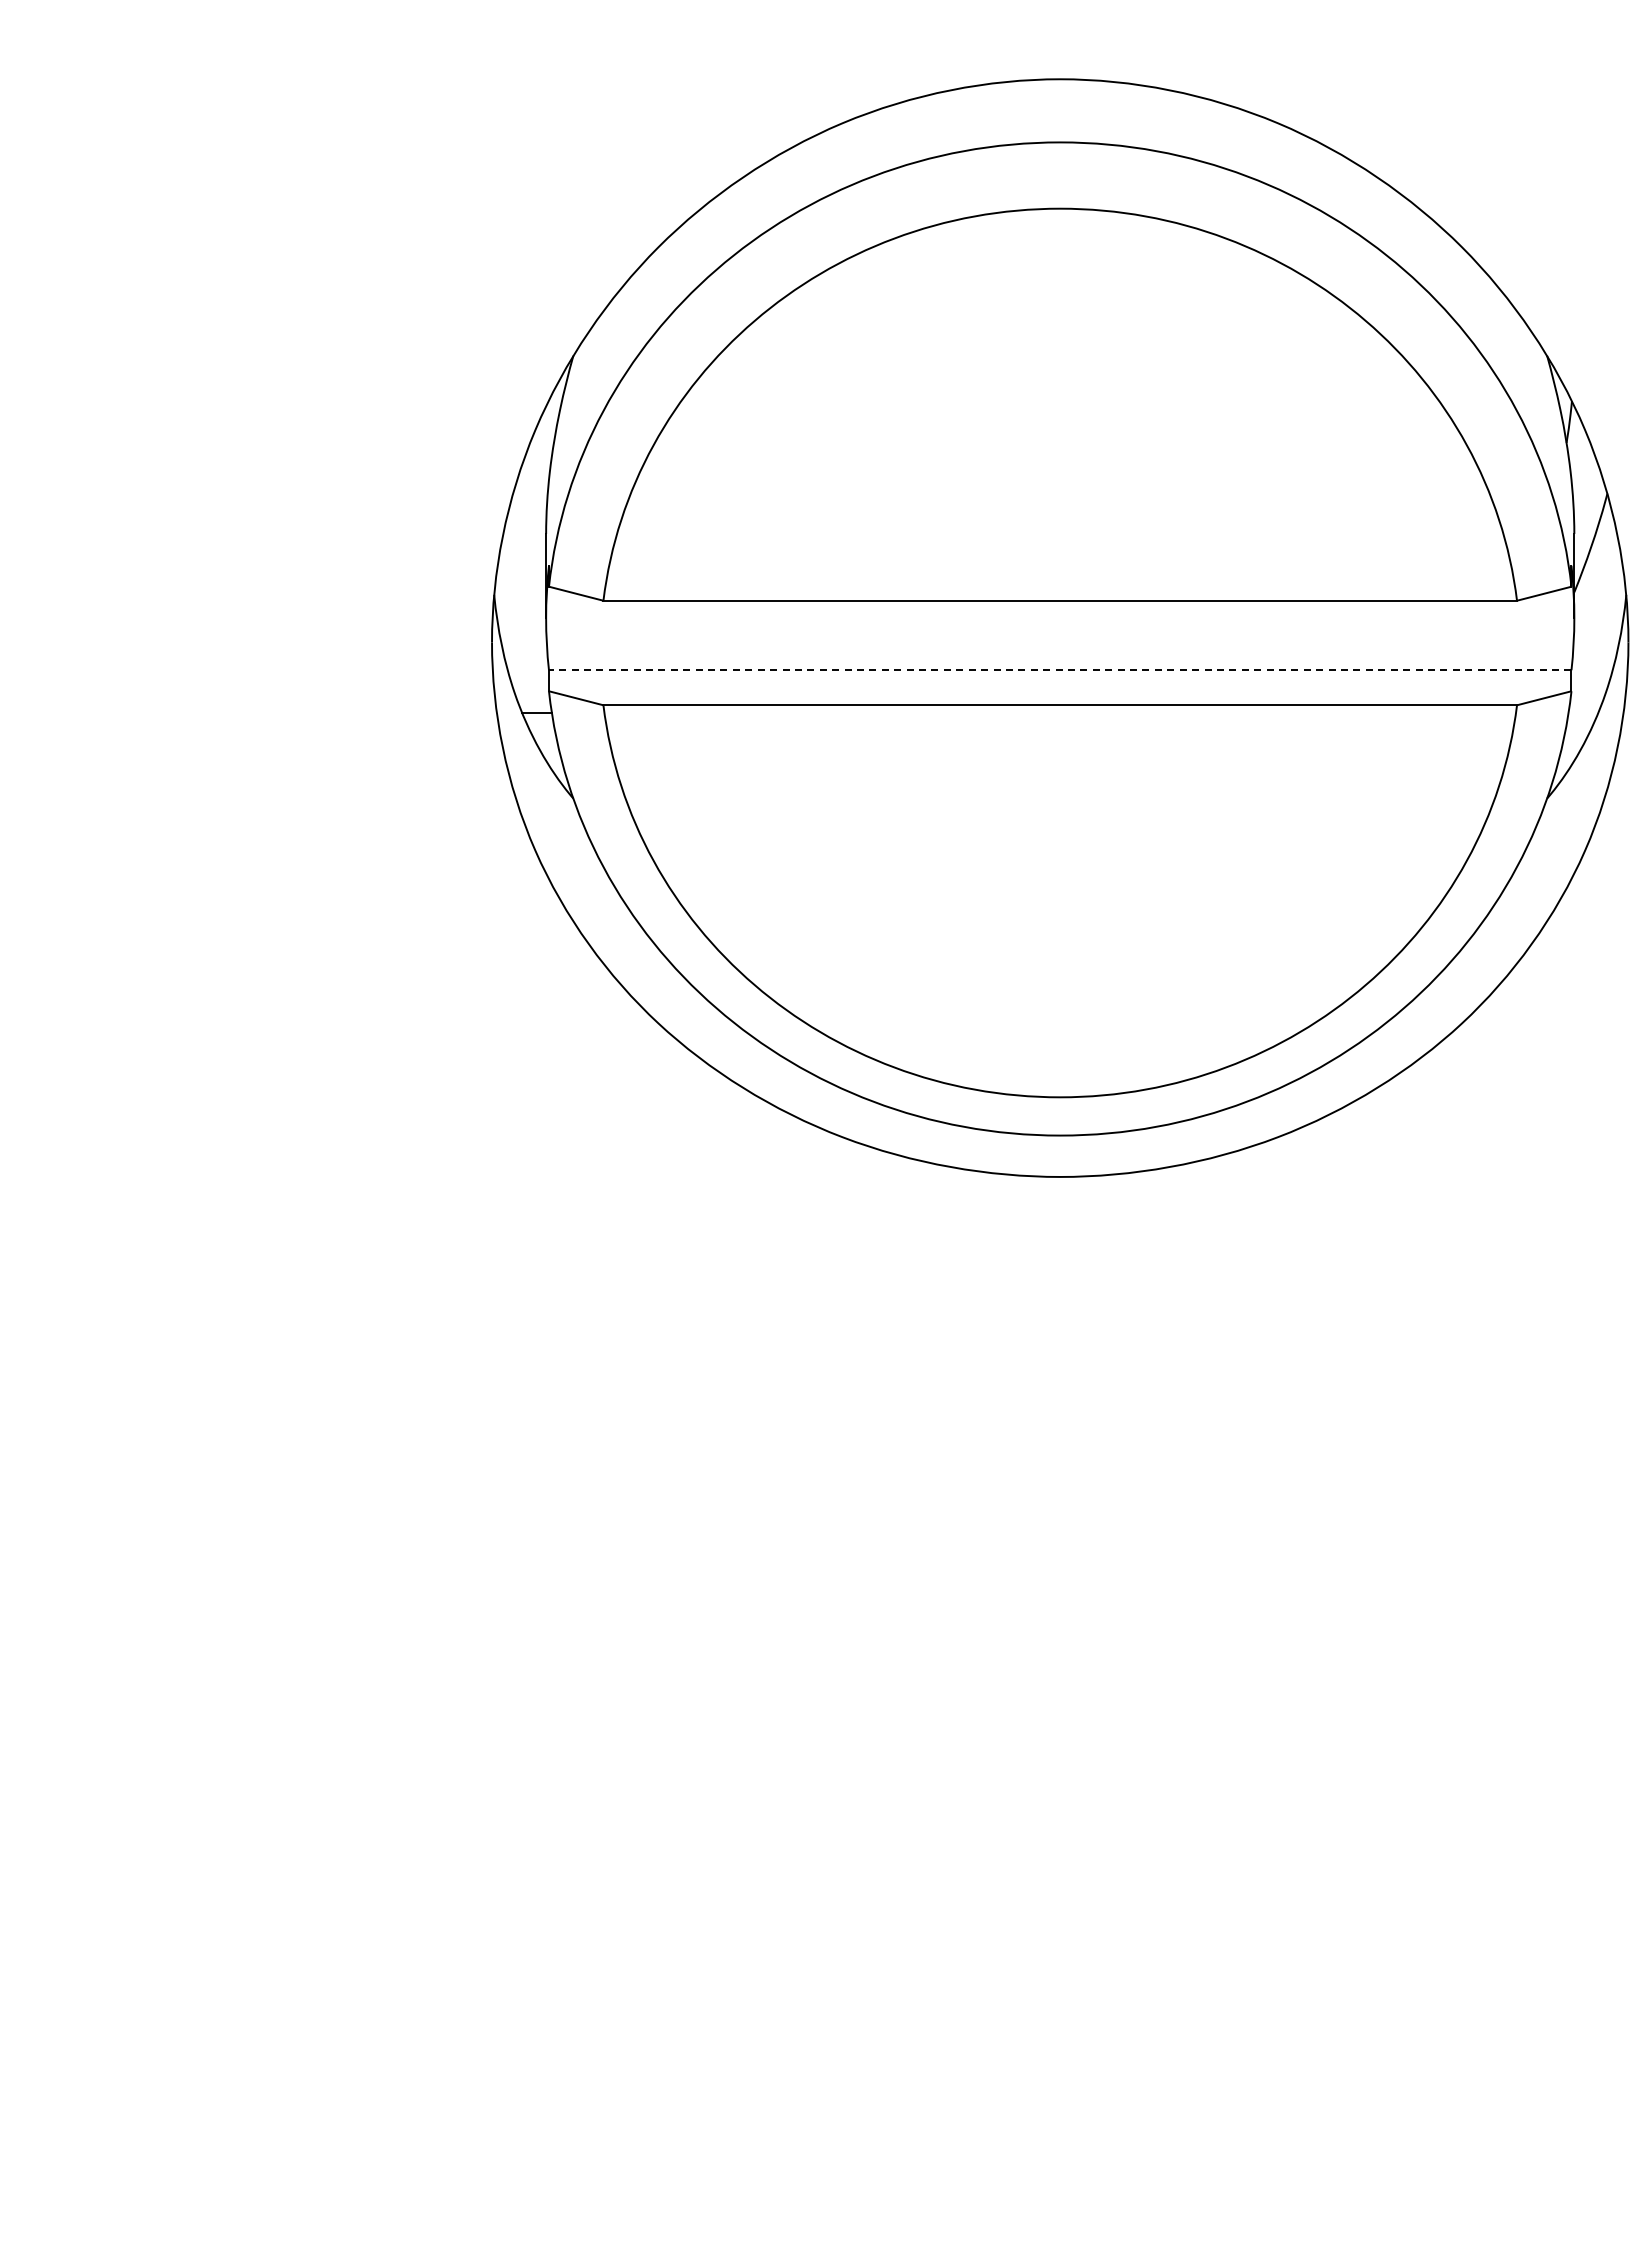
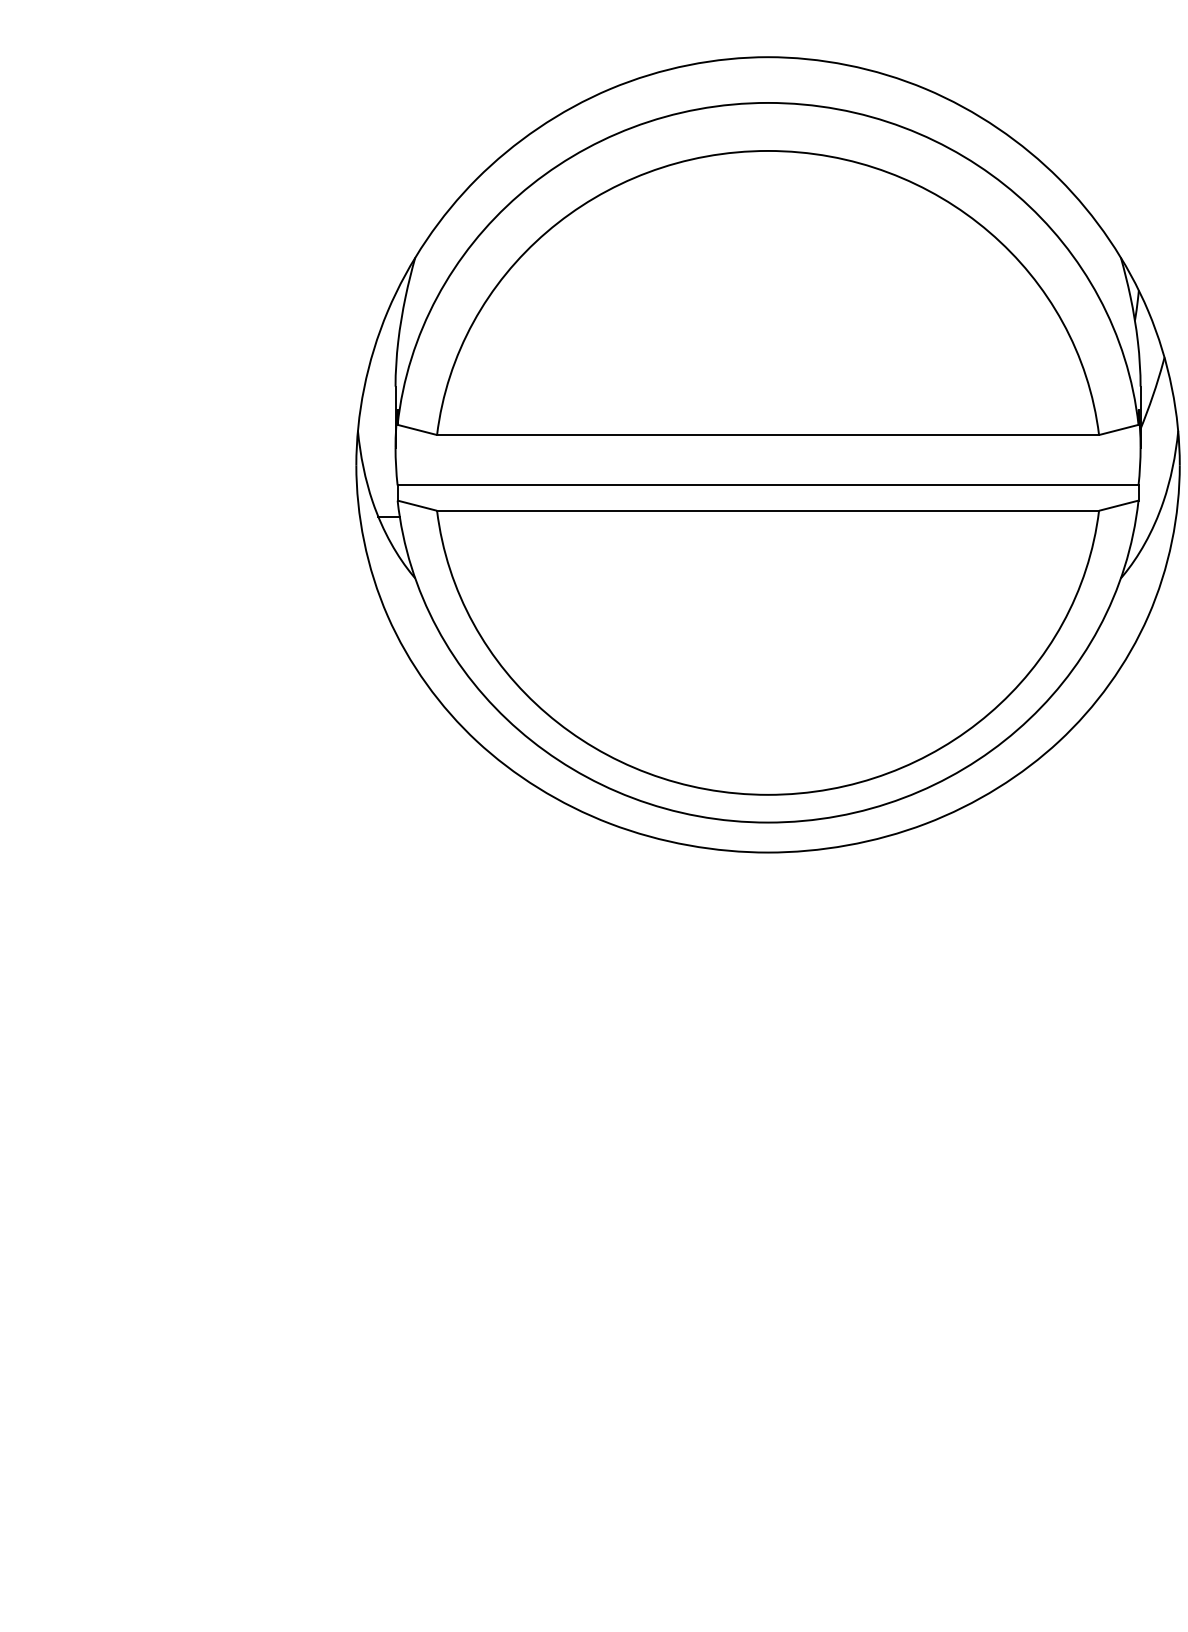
line: (1059, 670) -> (767, 485), dashed -> solid

